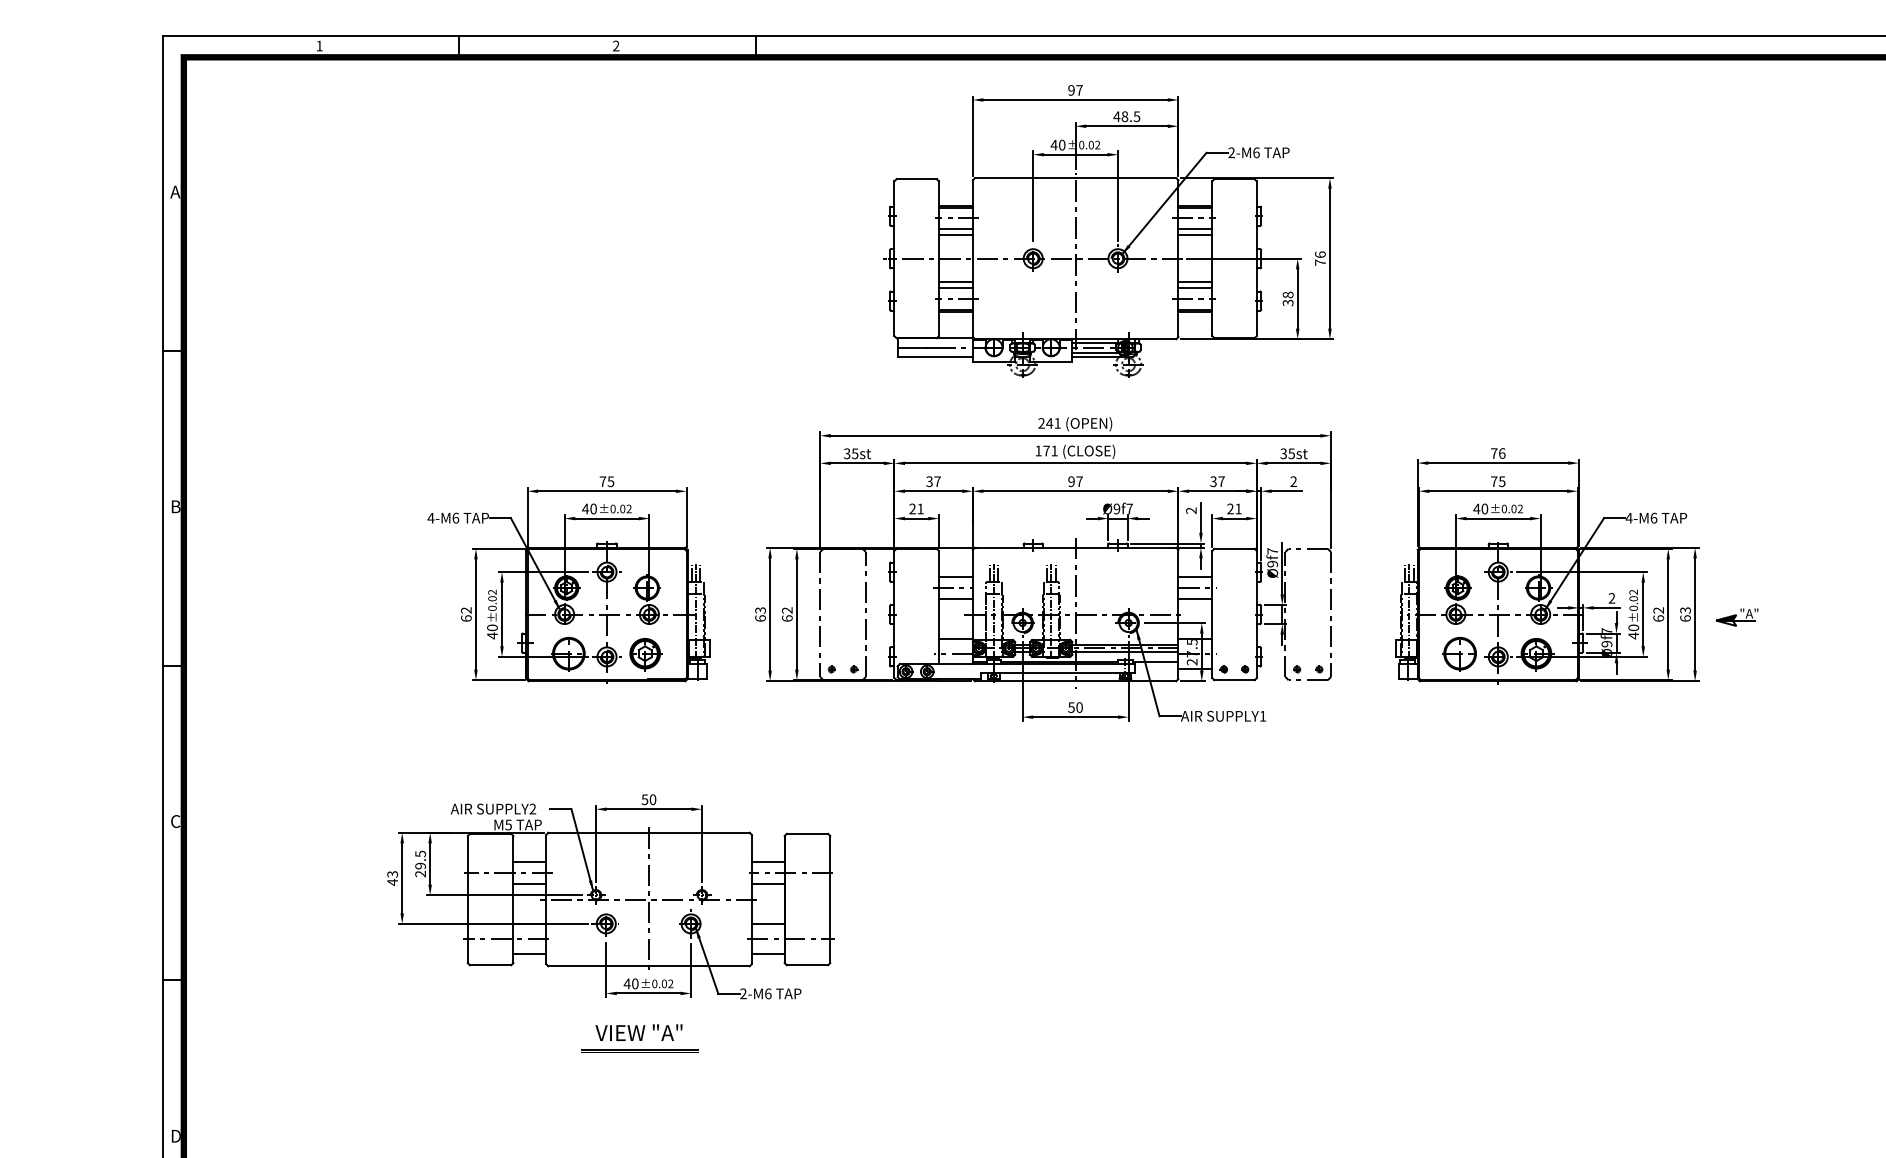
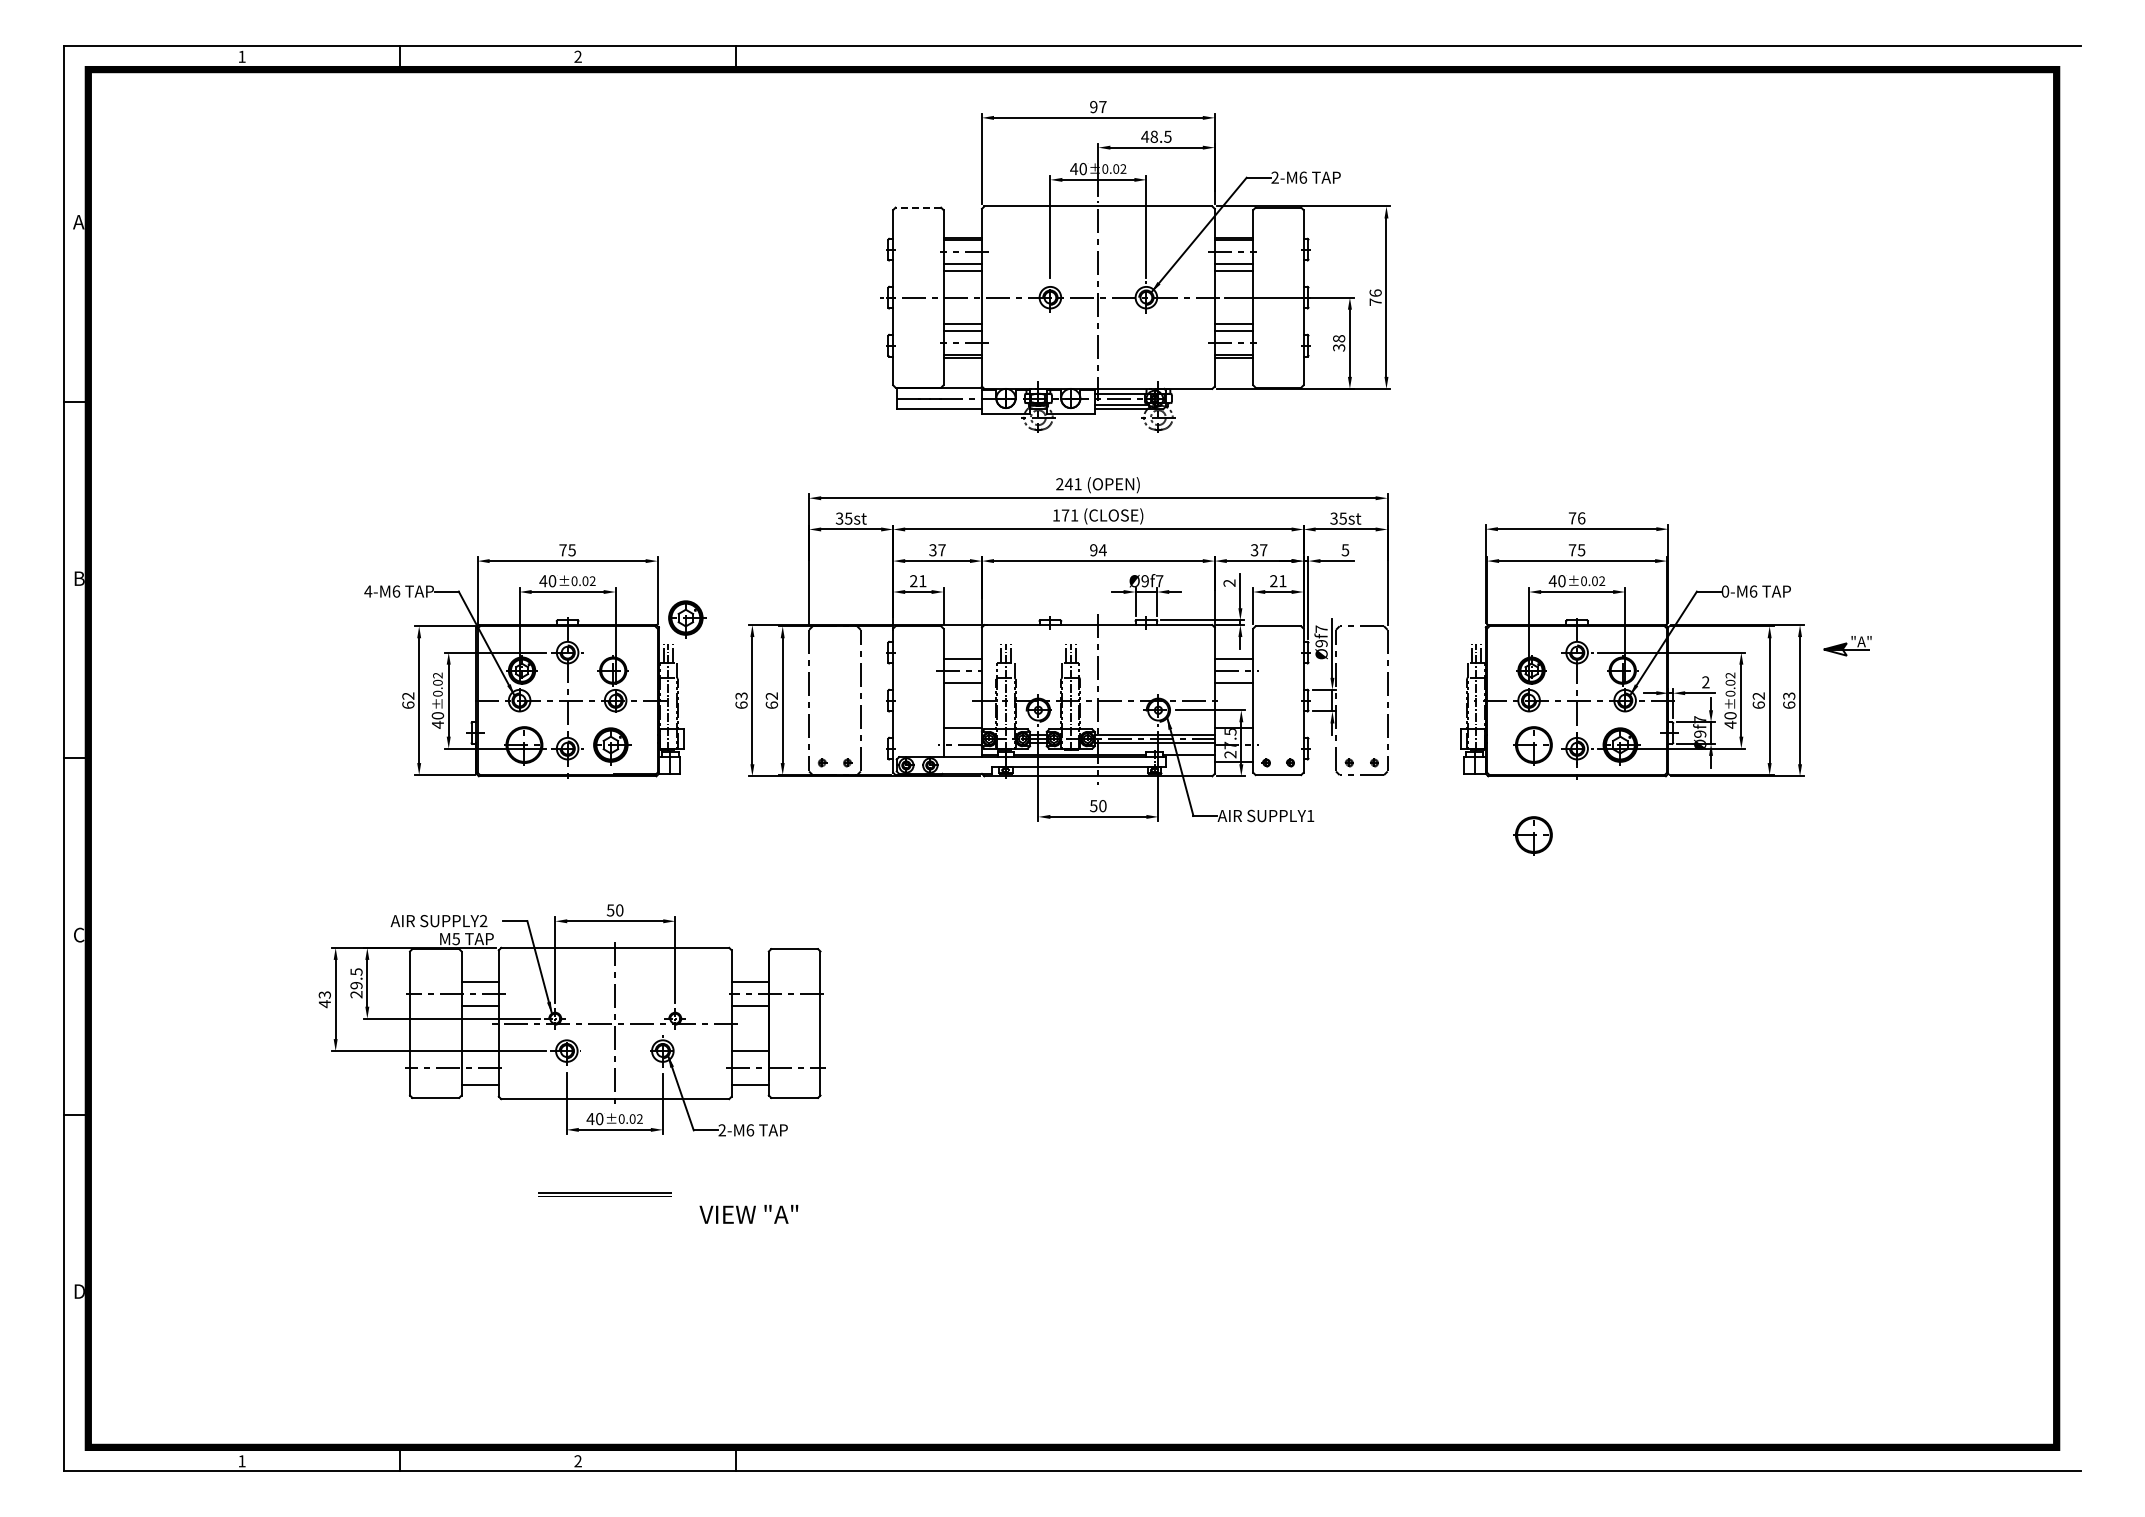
line: (916, 179) -> (918, 207), solid -> dashed
text: (1079, 481) -> (1102, 550), 97 -> 94
text: (1293, 481) -> (1345, 550), 2 -> 5
text: (1629, 518) -> (1725, 591), 4-M6 -> 0-M6
part: (712, 542) -> (687, 619), added
part: (1737, 617) -> (1847, 646), moved
part: (1458, 733) -> (1532, 835), added
text: (638, 1032) -> (748, 1214), moved

